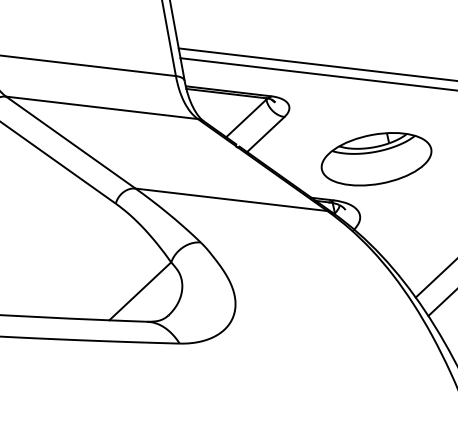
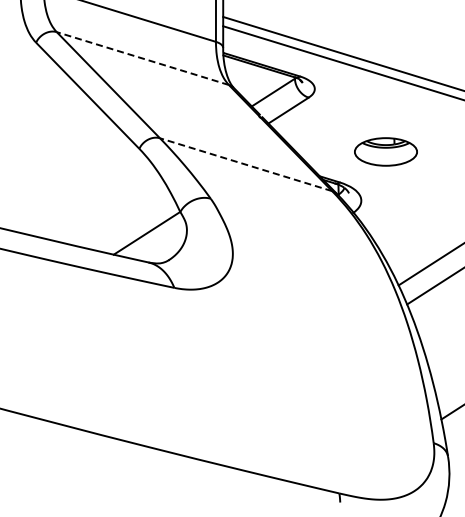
line: (101, 107) -> (142, 58), solid -> dashed
part: (375, 158) -> (385, 151), size x0.6
line: (230, 199) -> (245, 164), solid -> dashed

